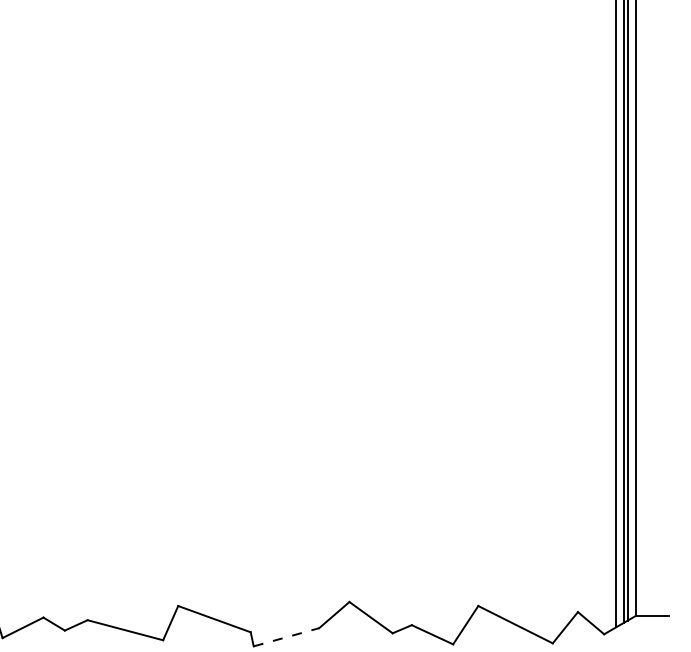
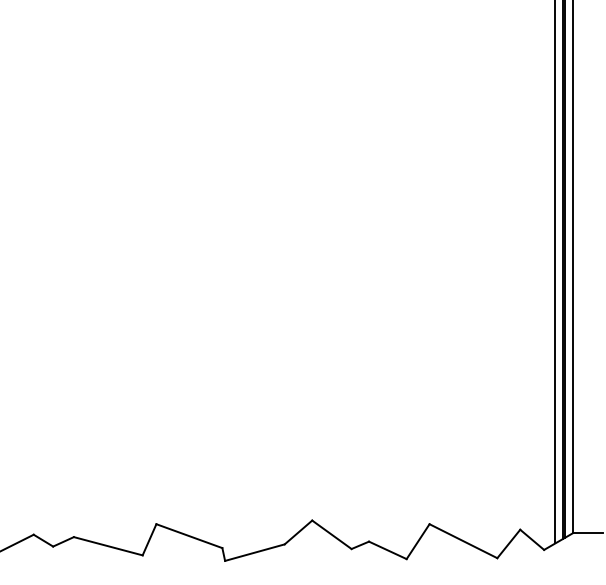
line: (286, 637) -> (254, 552), dashed -> solid

